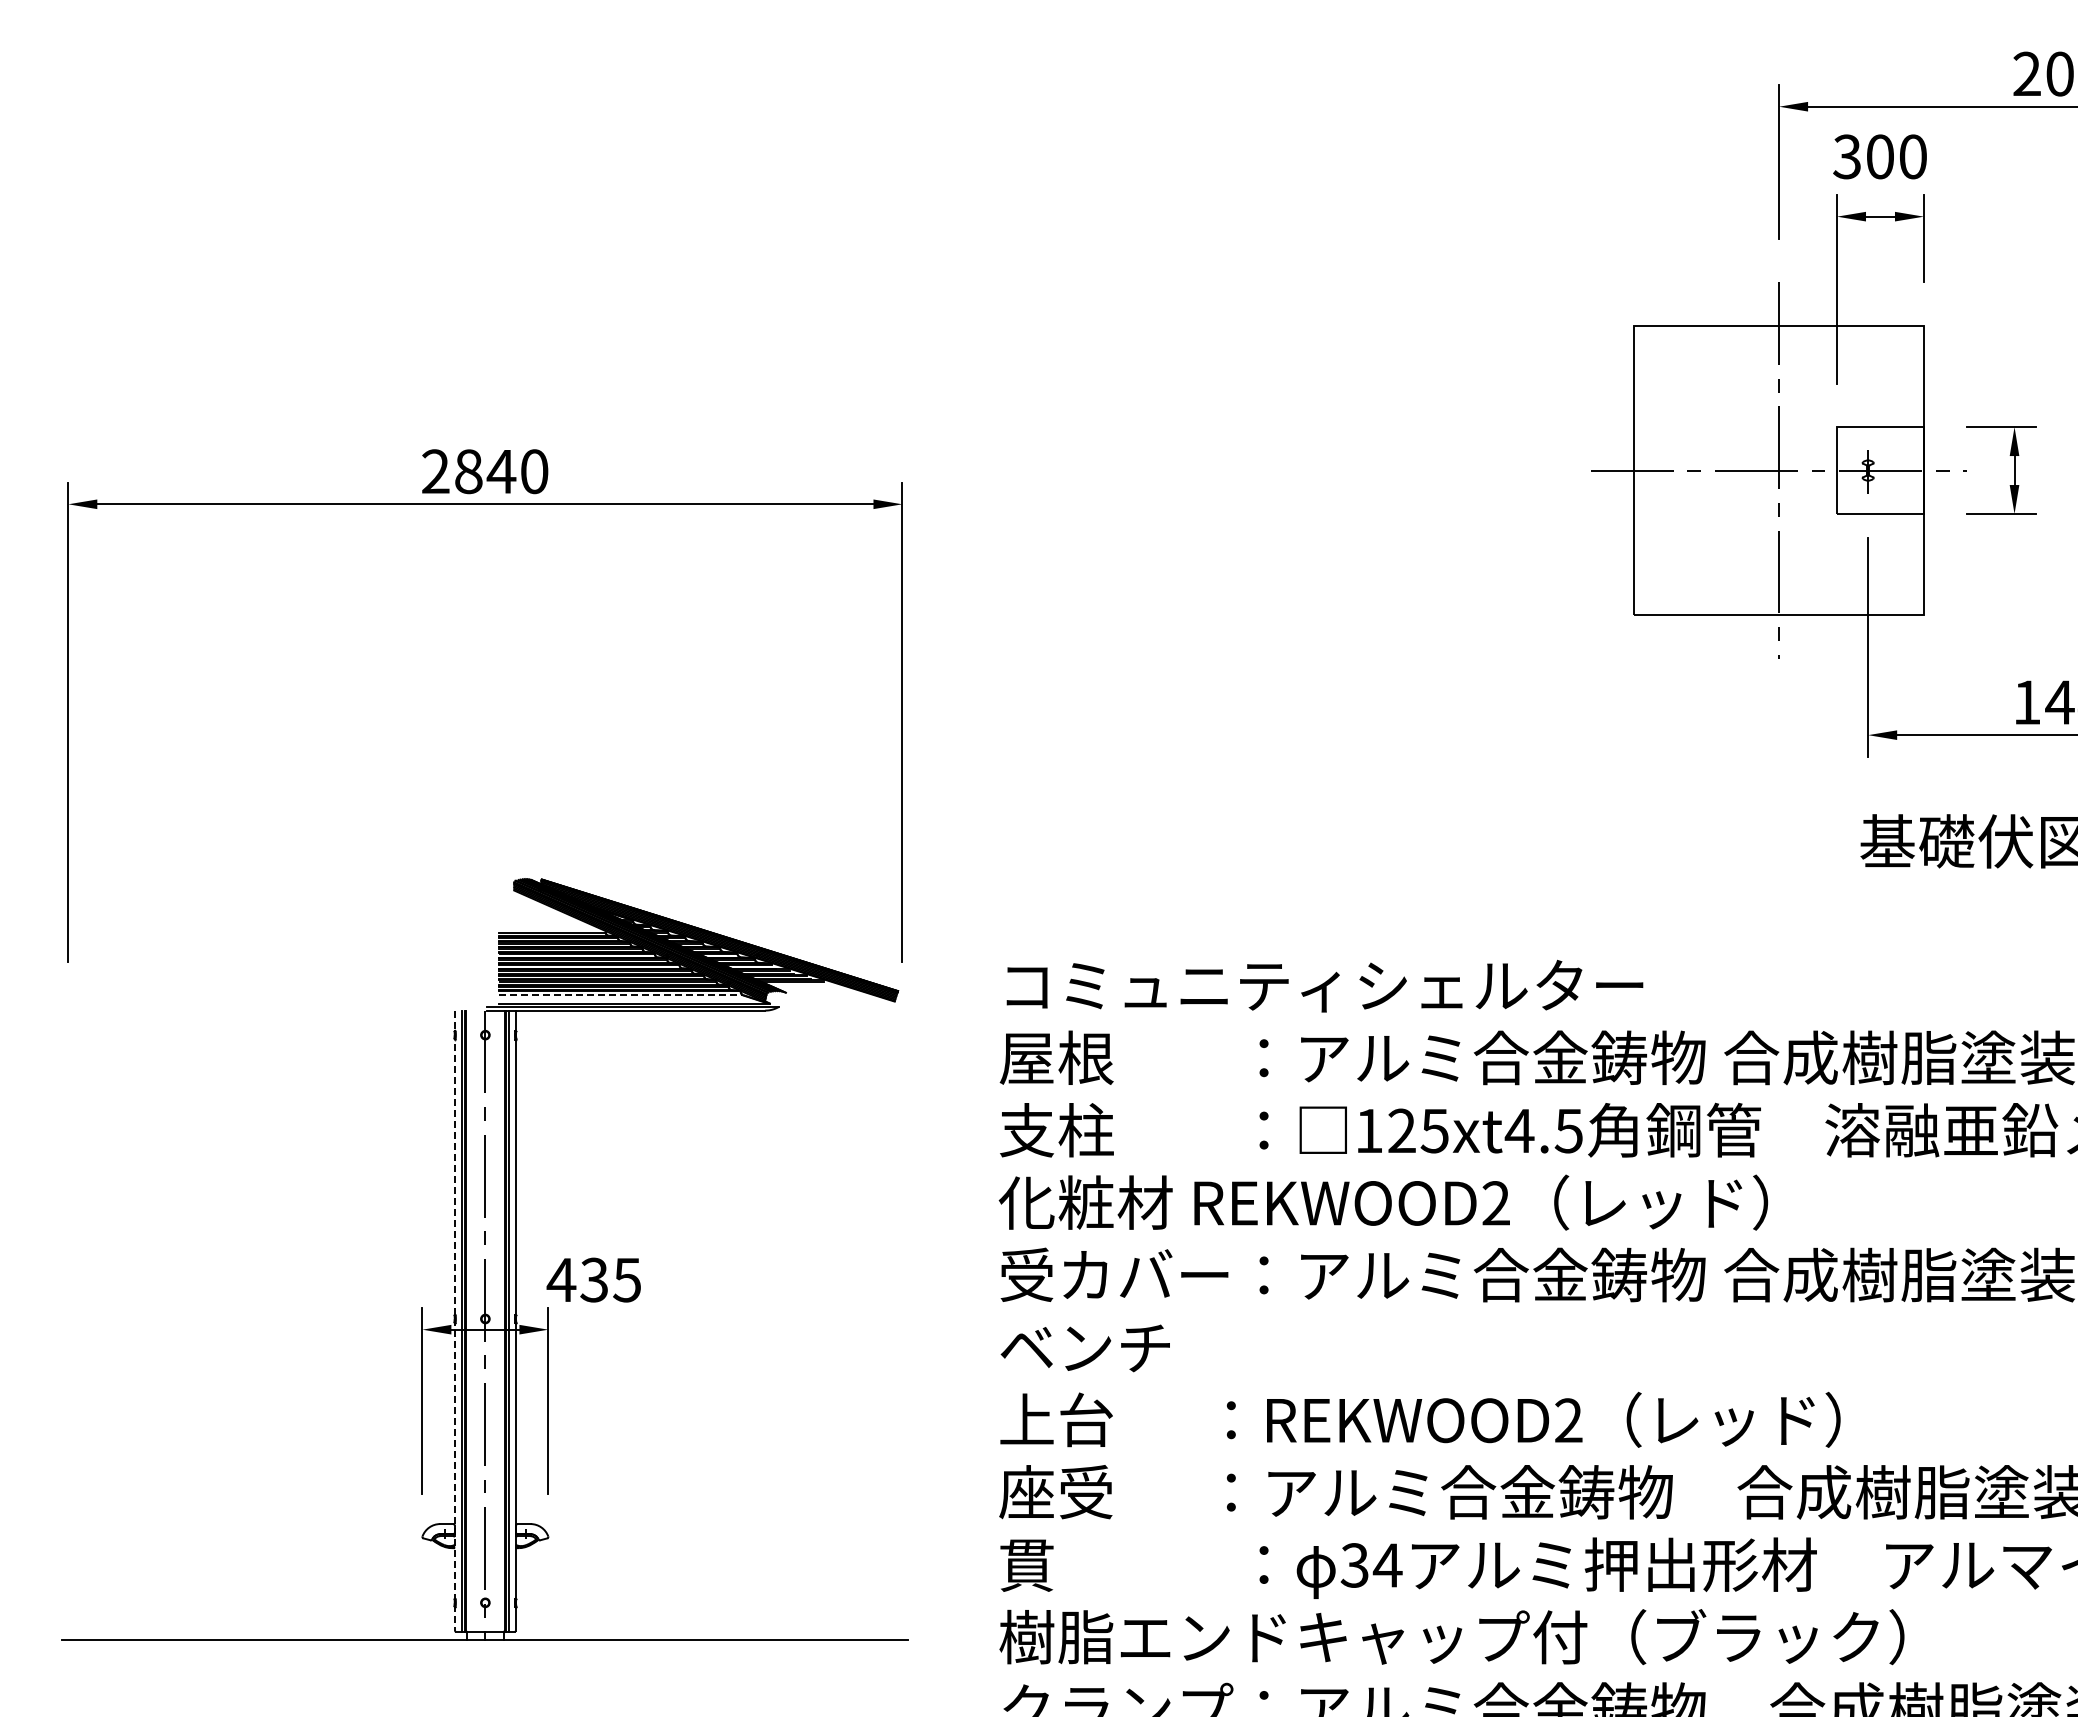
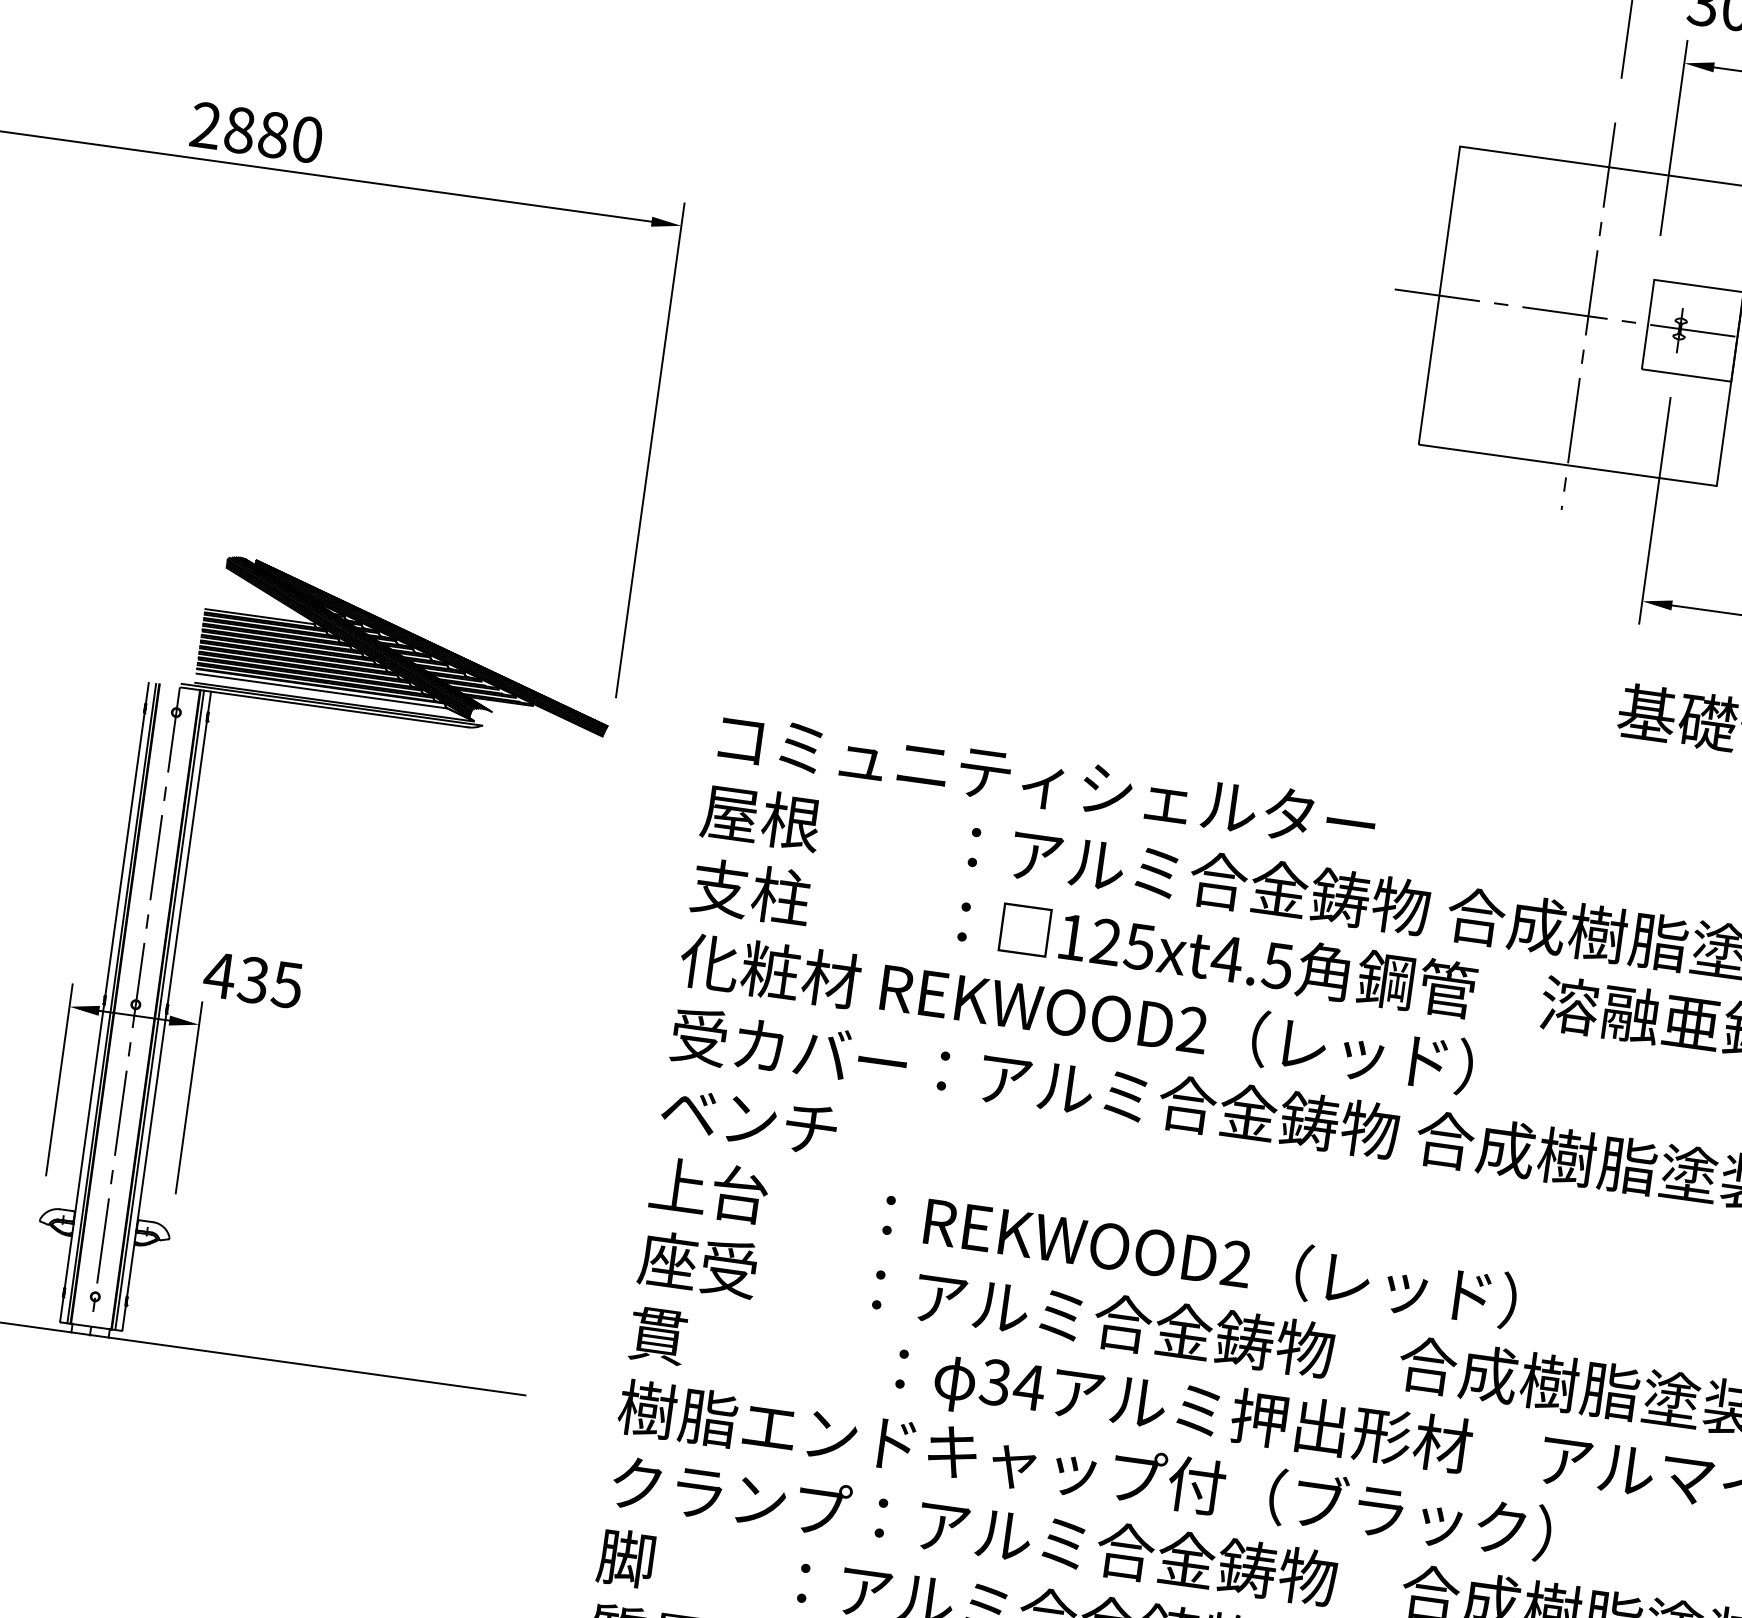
text: (501, 471) -> (273, 134), 2840 -> 2880
line: (621, 995) -> (322, 691), dashed -> solid
line: (455, 1321) -> (104, 1003), dashed -> solid

